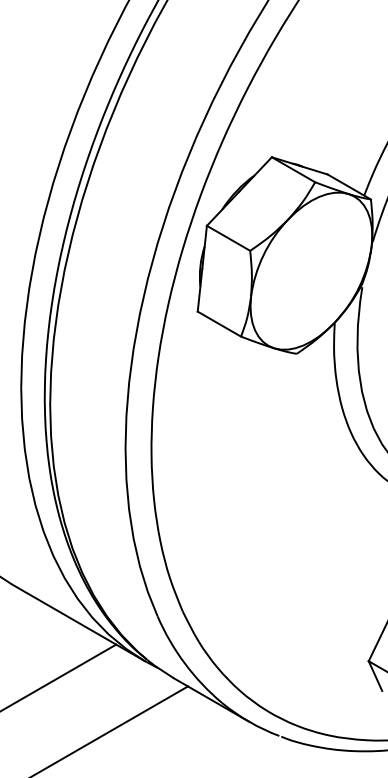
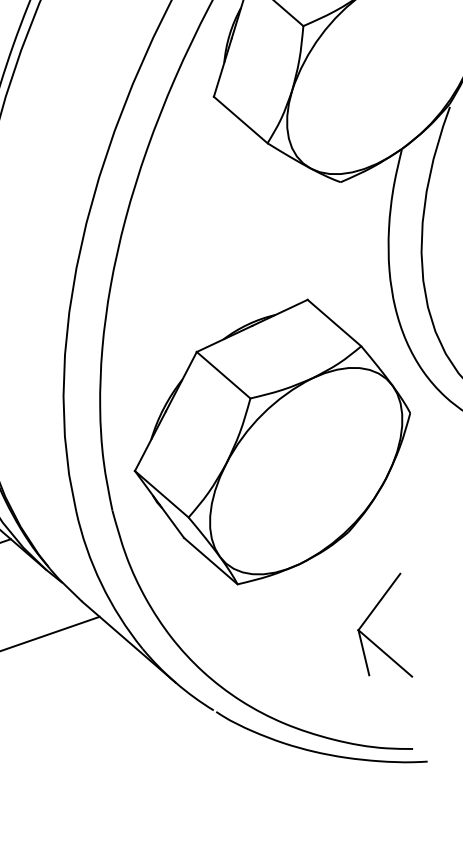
part: (283, 542) -> (271, 441), added

